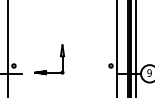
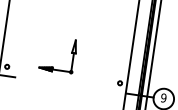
part: (59, 56) -> (70, 52), moved

